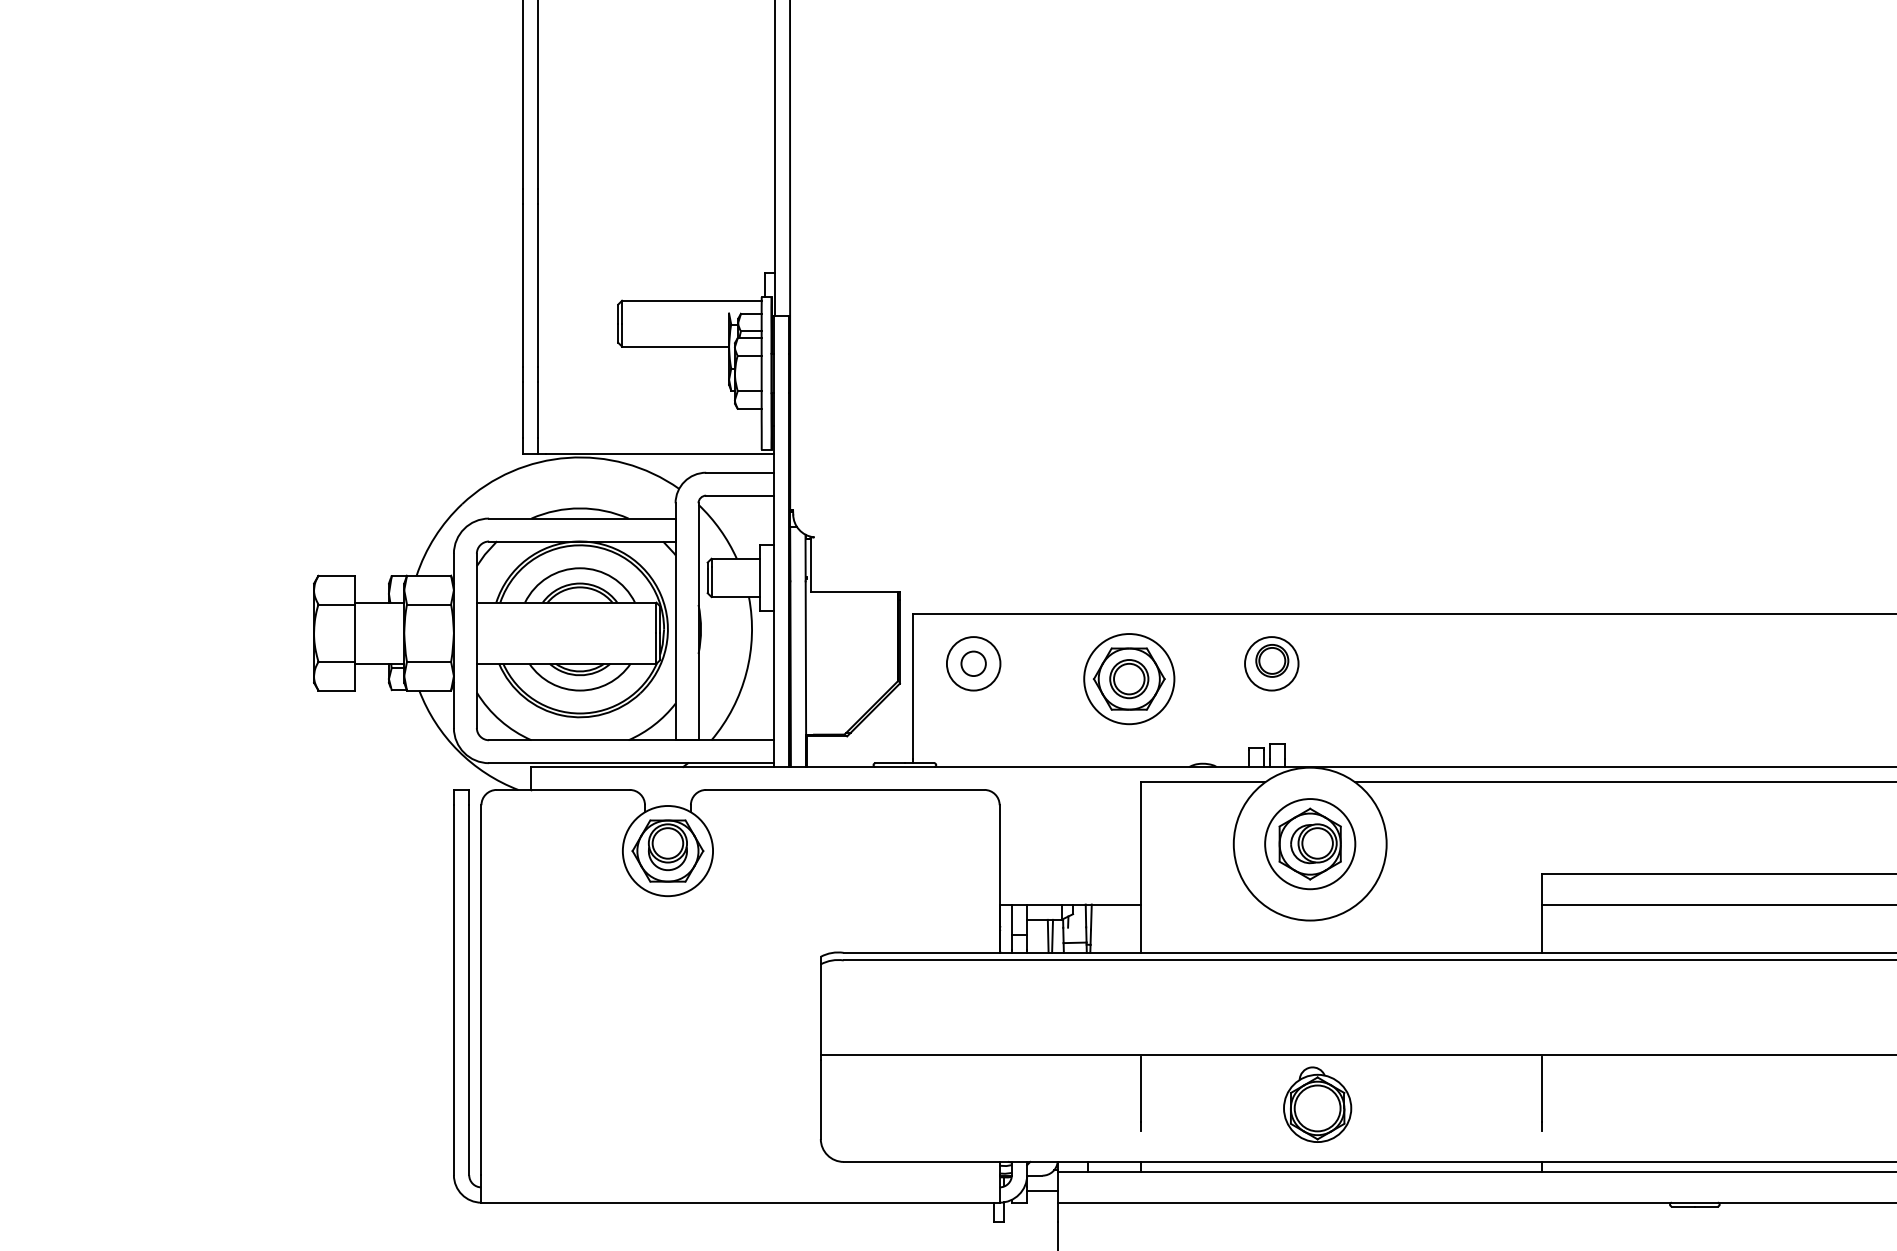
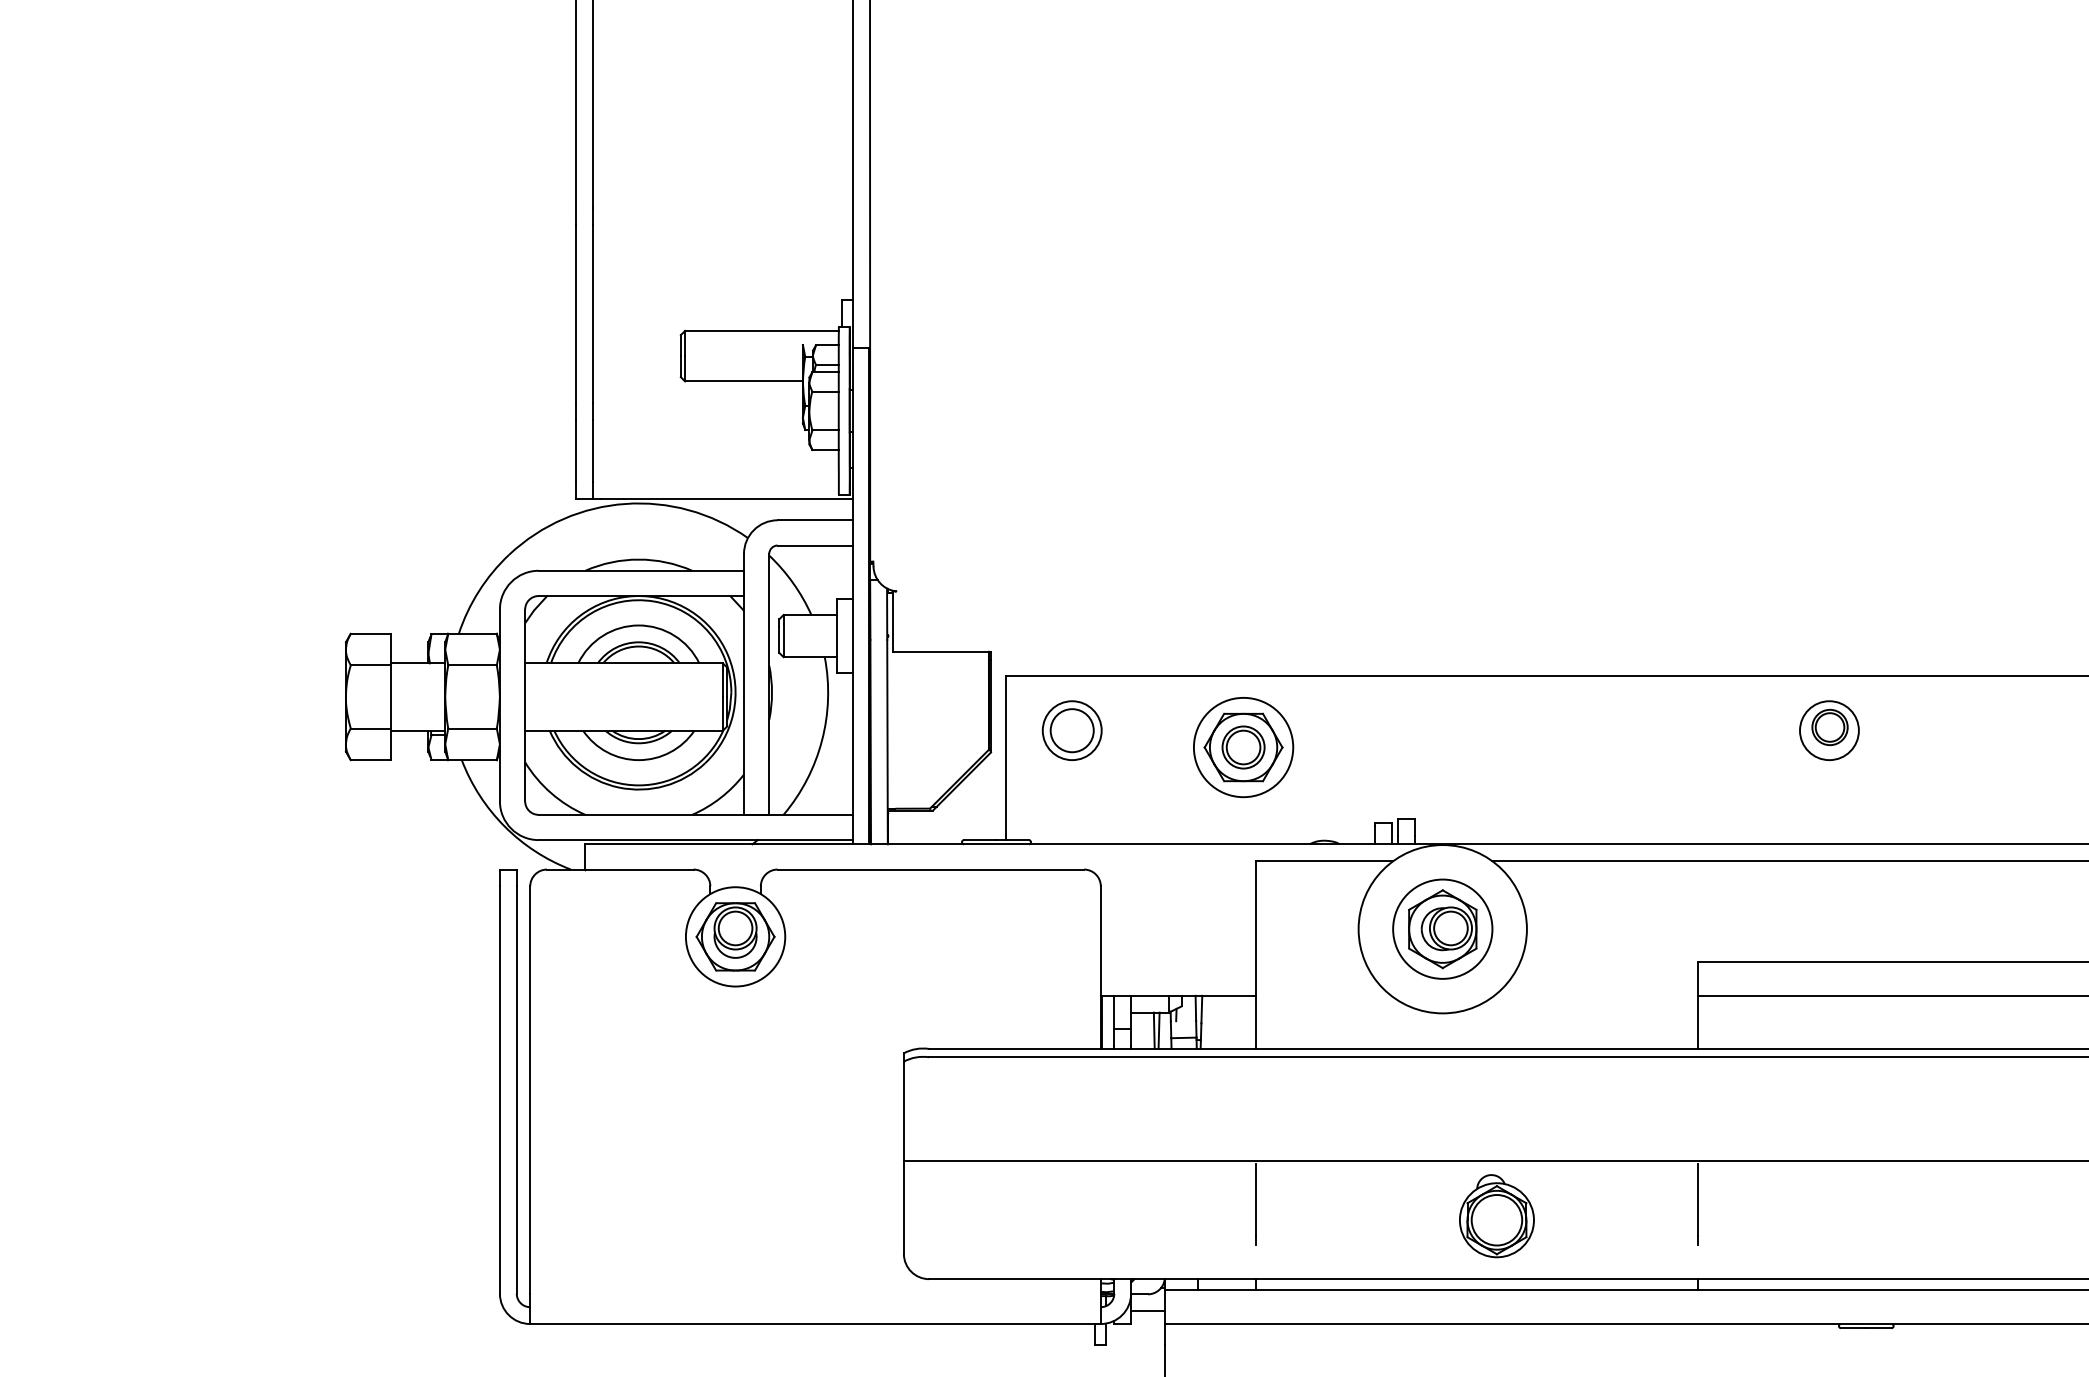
circle: (973, 663) -> (1071, 730), size x1.6
part: (1271, 663) -> (1829, 730), moved
part: (1317, 1105) -> (1496, 1216), moved

